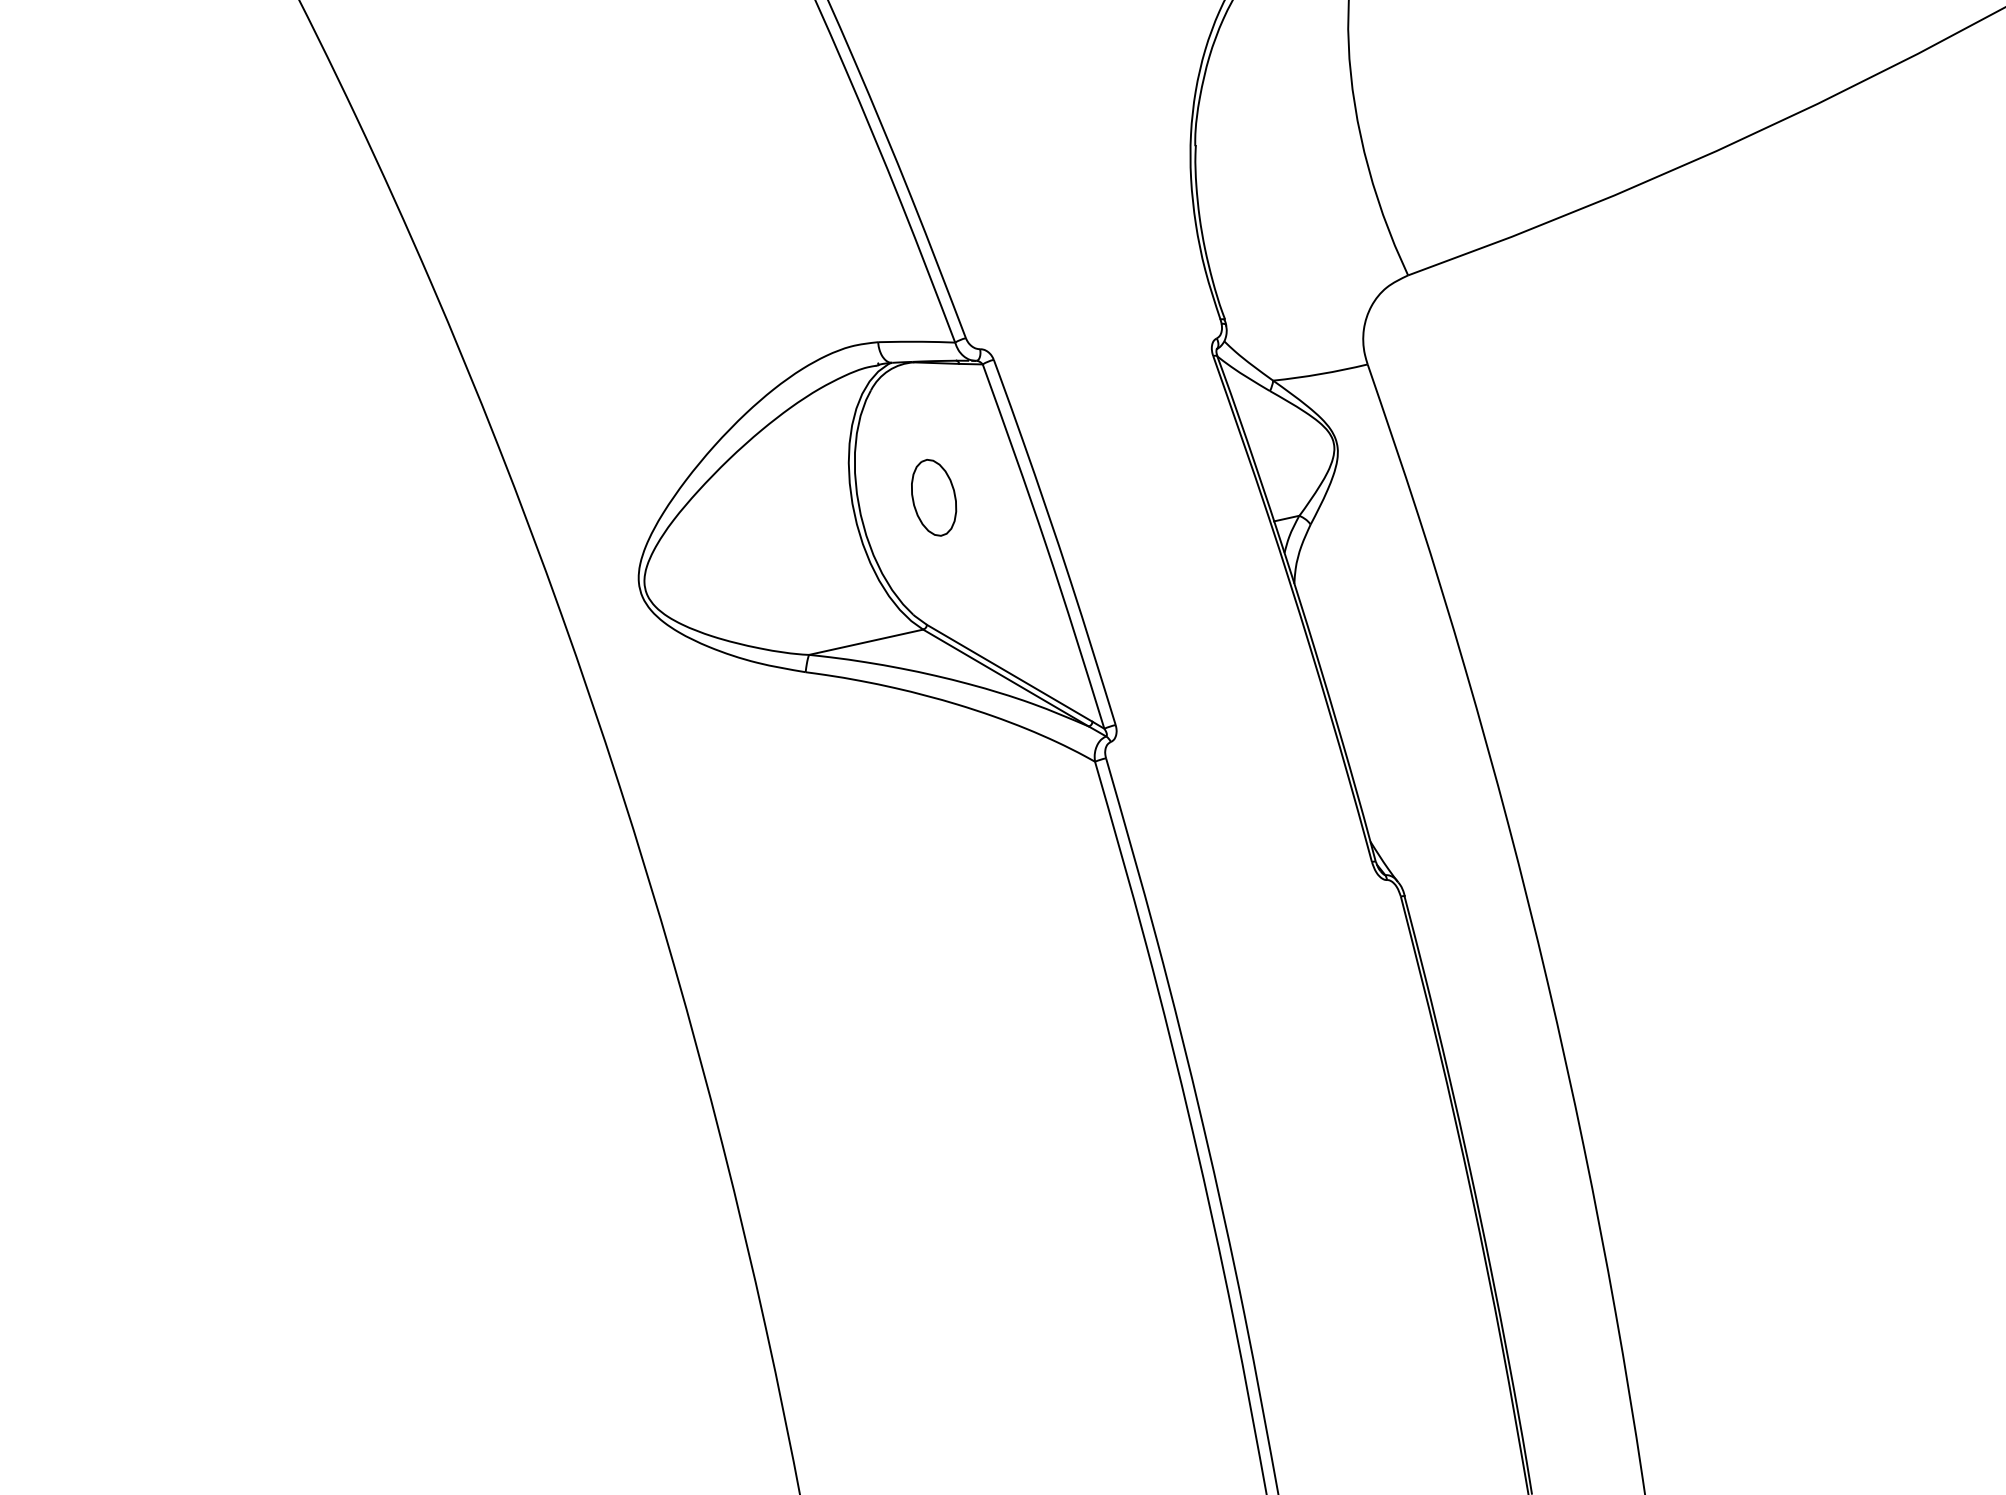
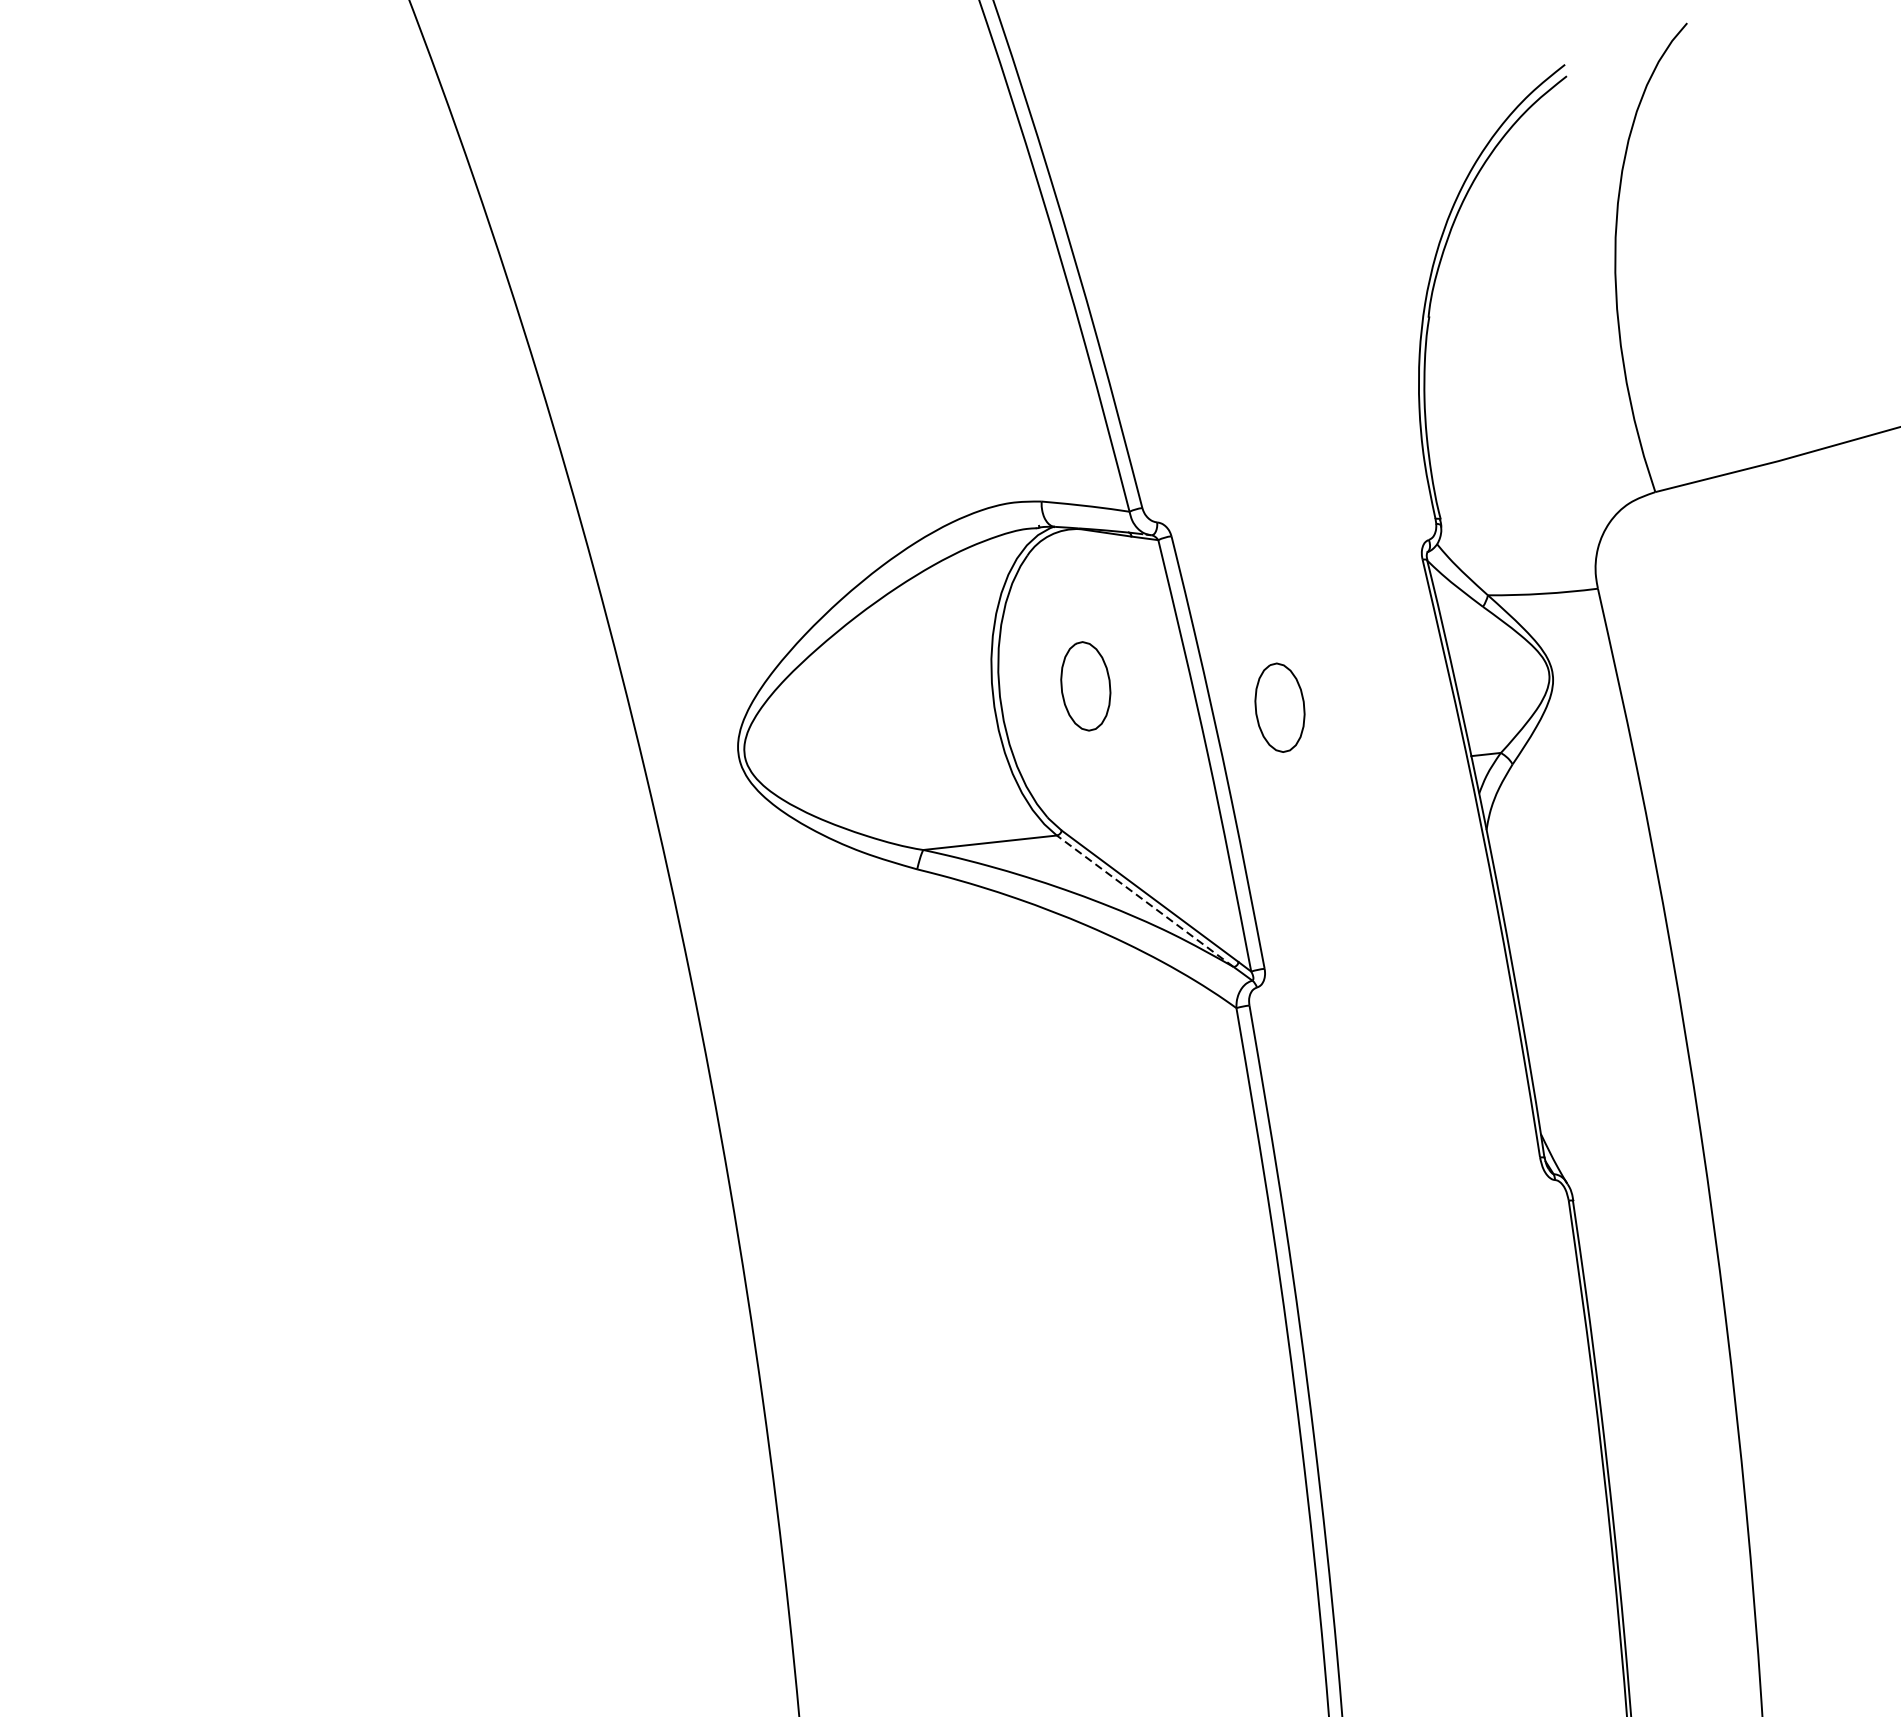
part: (1104, 497) -> (1280, 707), added
line: (1006, 678) -> (1145, 901), solid -> dashed

